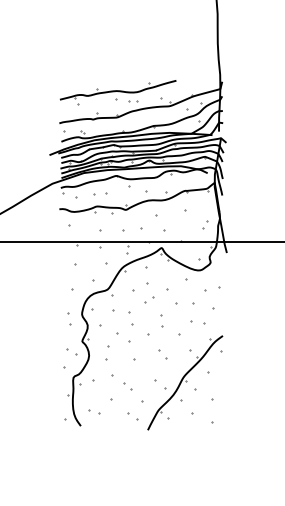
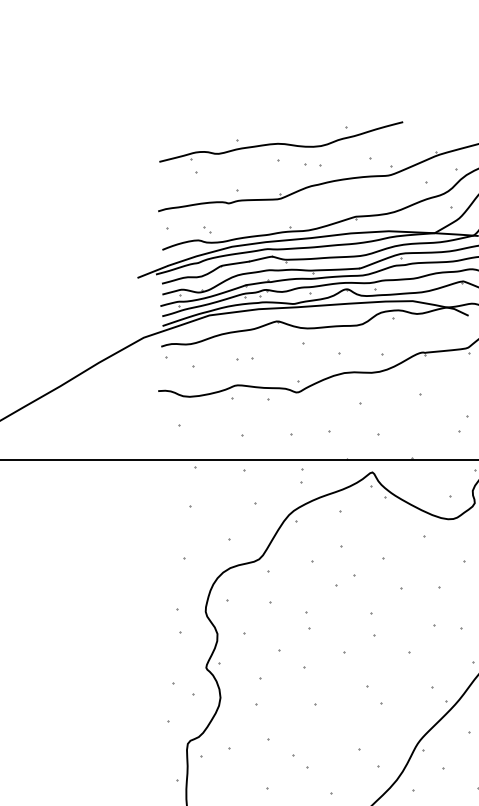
part: (100, 193) -> (244, 358), size x0.62
part: (131, 318) -> (309, 619), size x0.62

